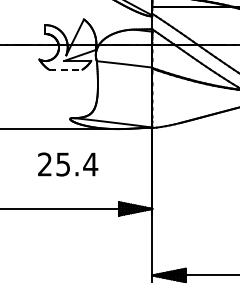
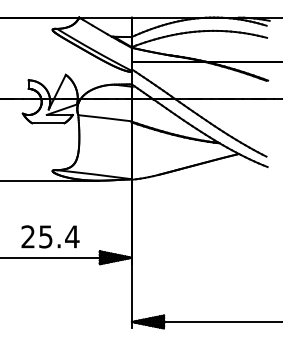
line: (65, 69) -> (48, 123), dashed -> solid
text: (68, 164) -> (50, 236), moved

